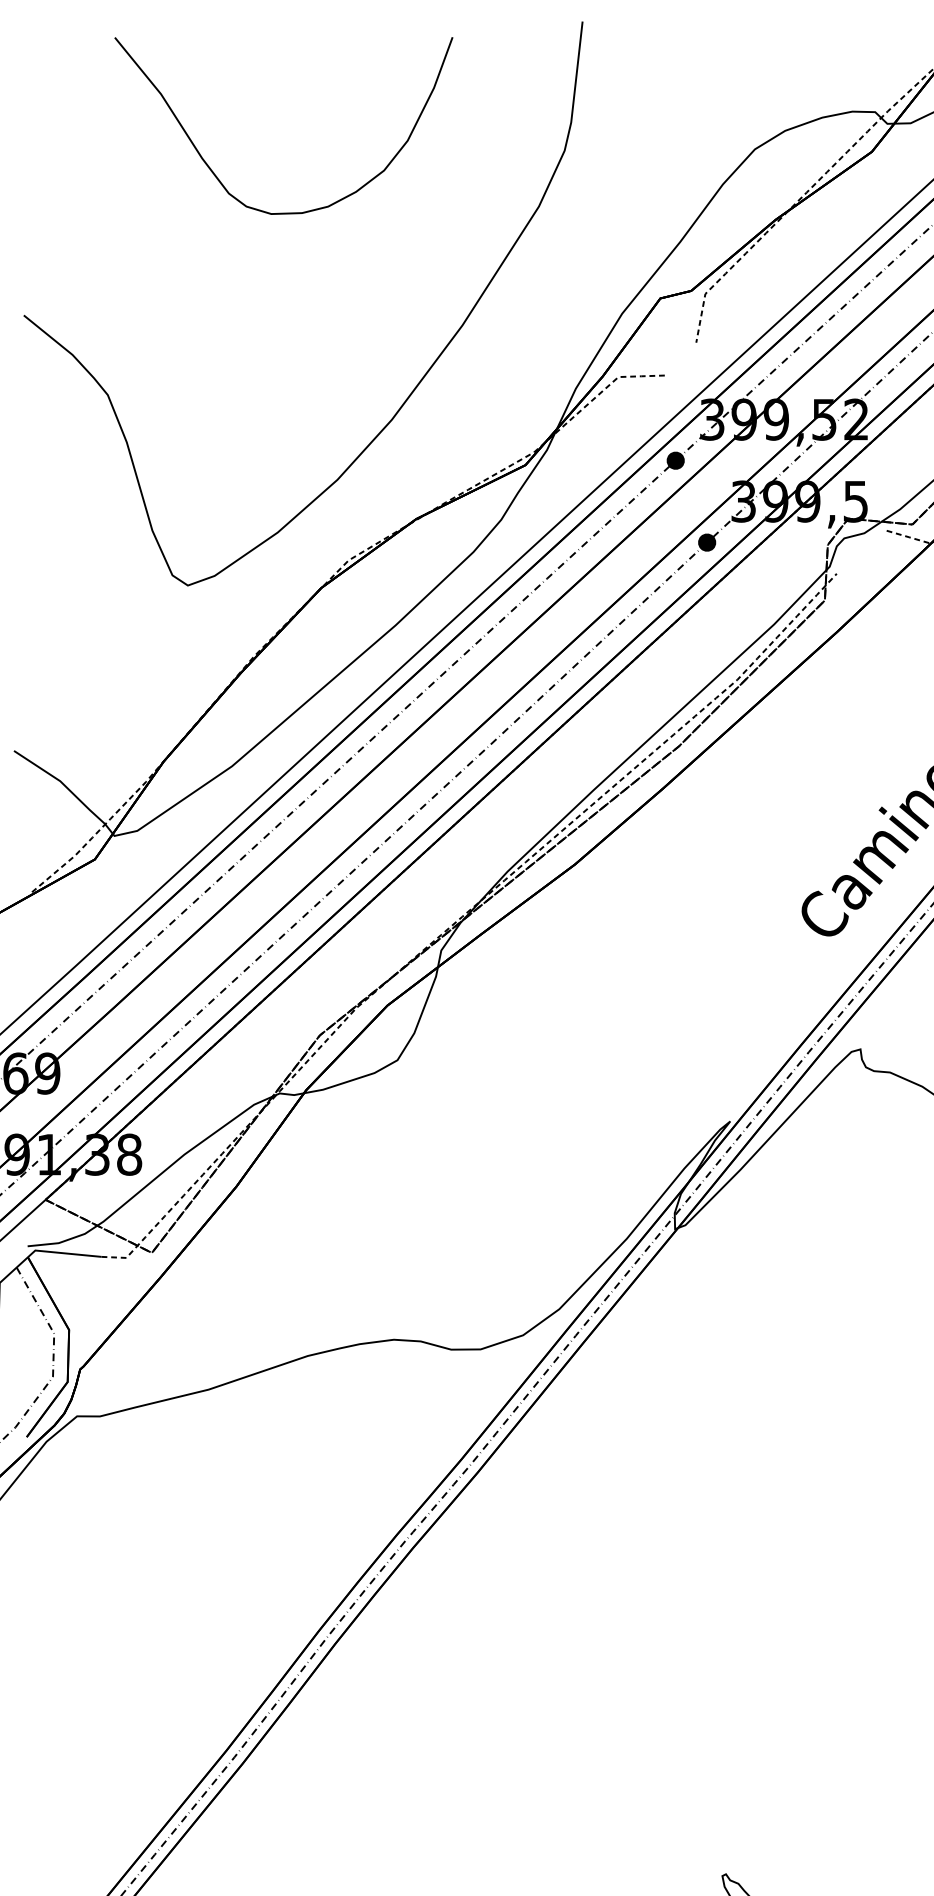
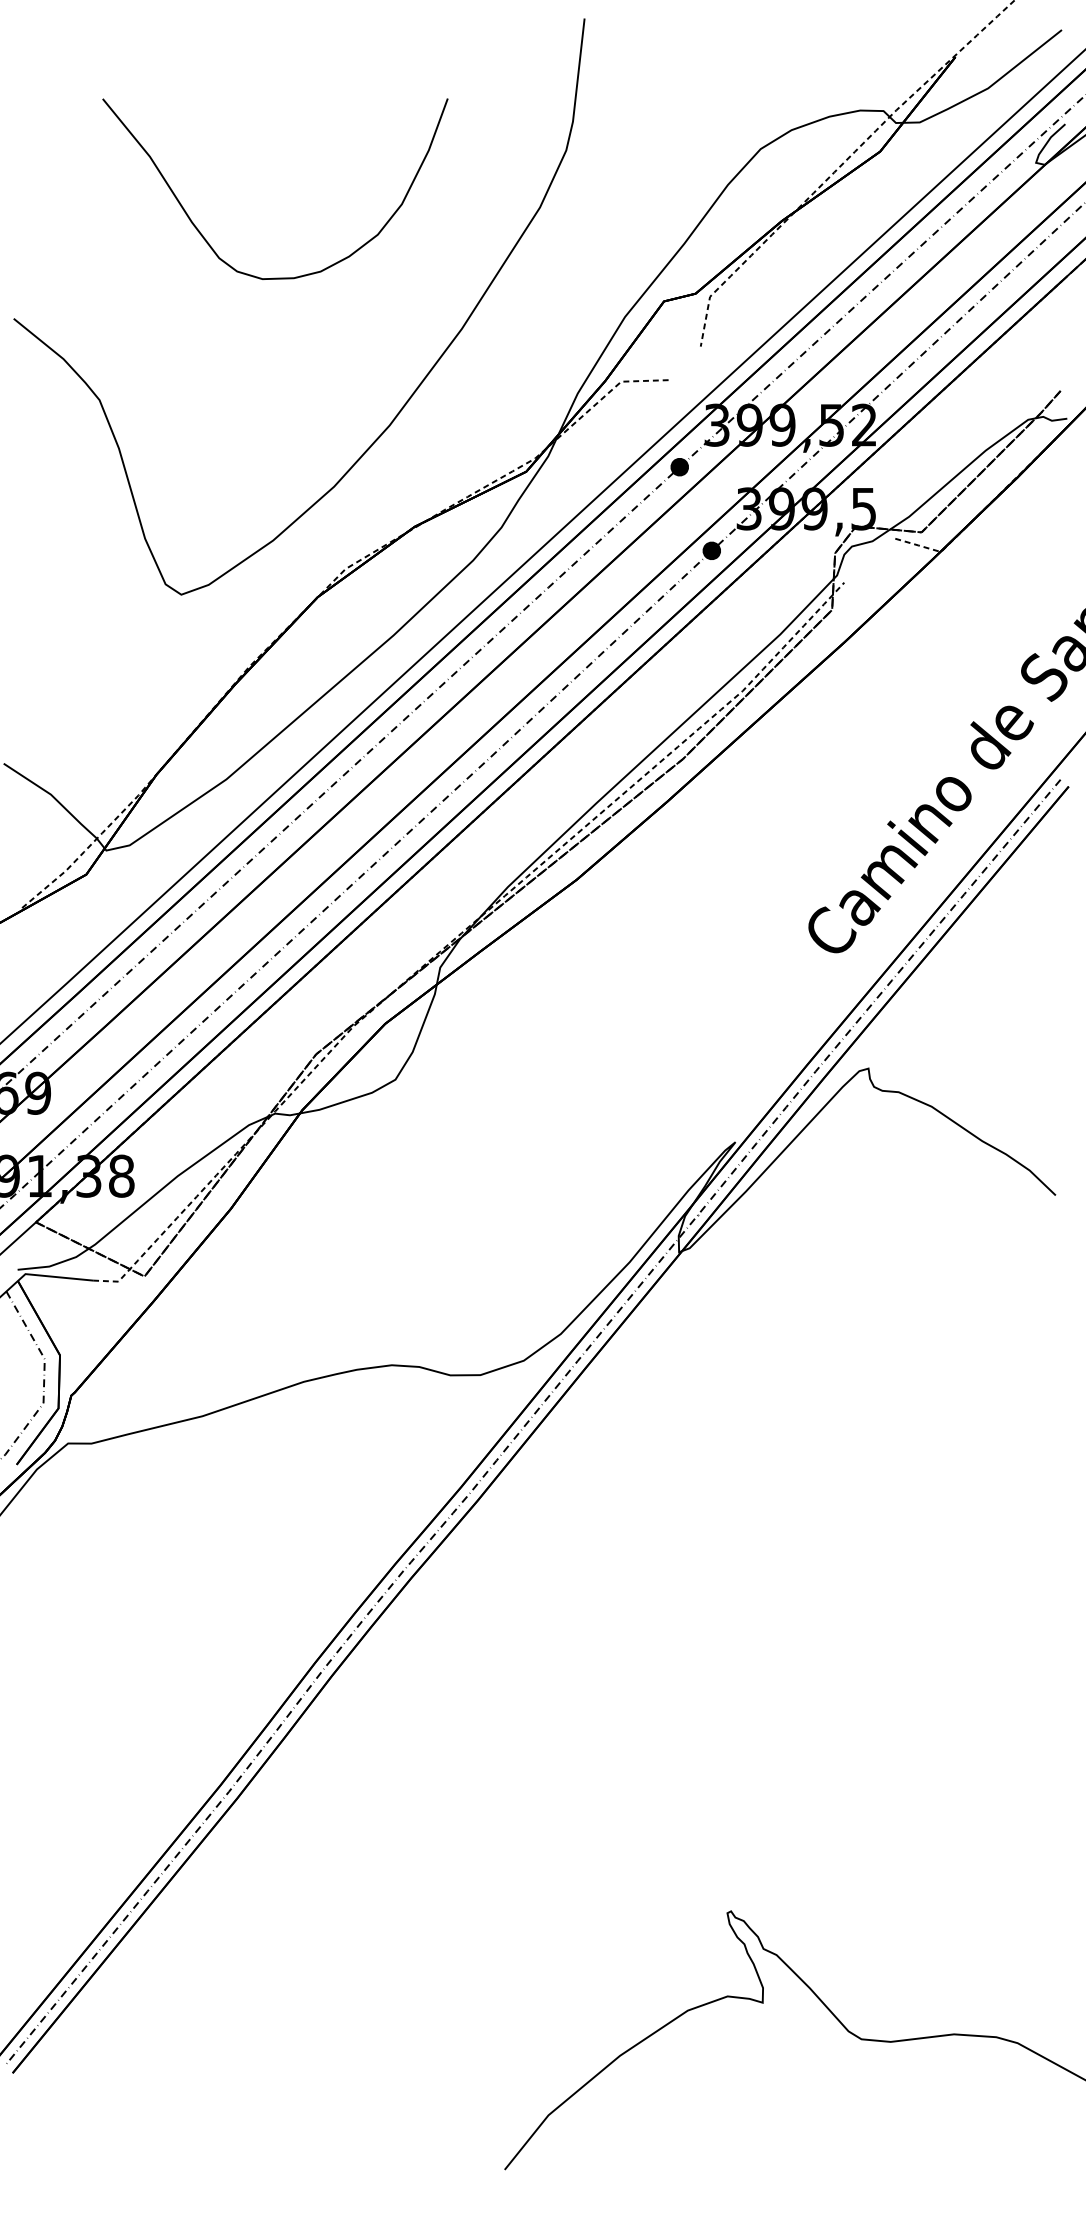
curve: (216, 175) -> (206, 239), moved

